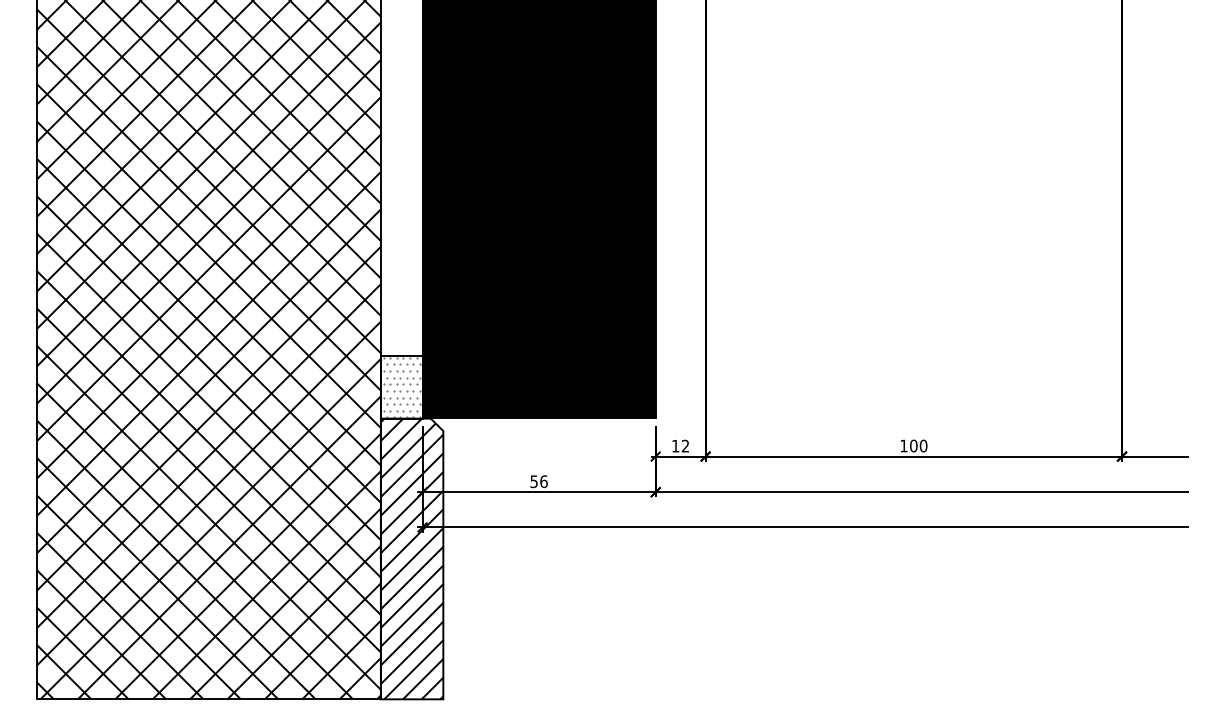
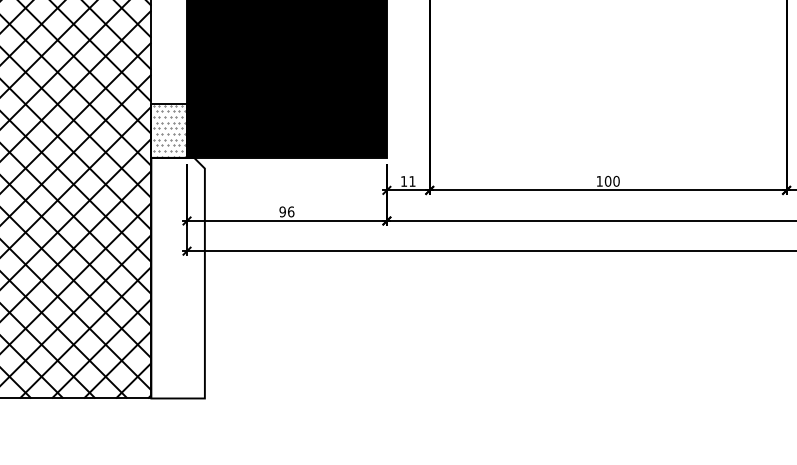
text: (684, 445) -> (411, 180), 12 -> 11
text: (533, 481) -> (282, 211), 56 -> 96
hatch: (411, 558) -> (177, 277), removed

